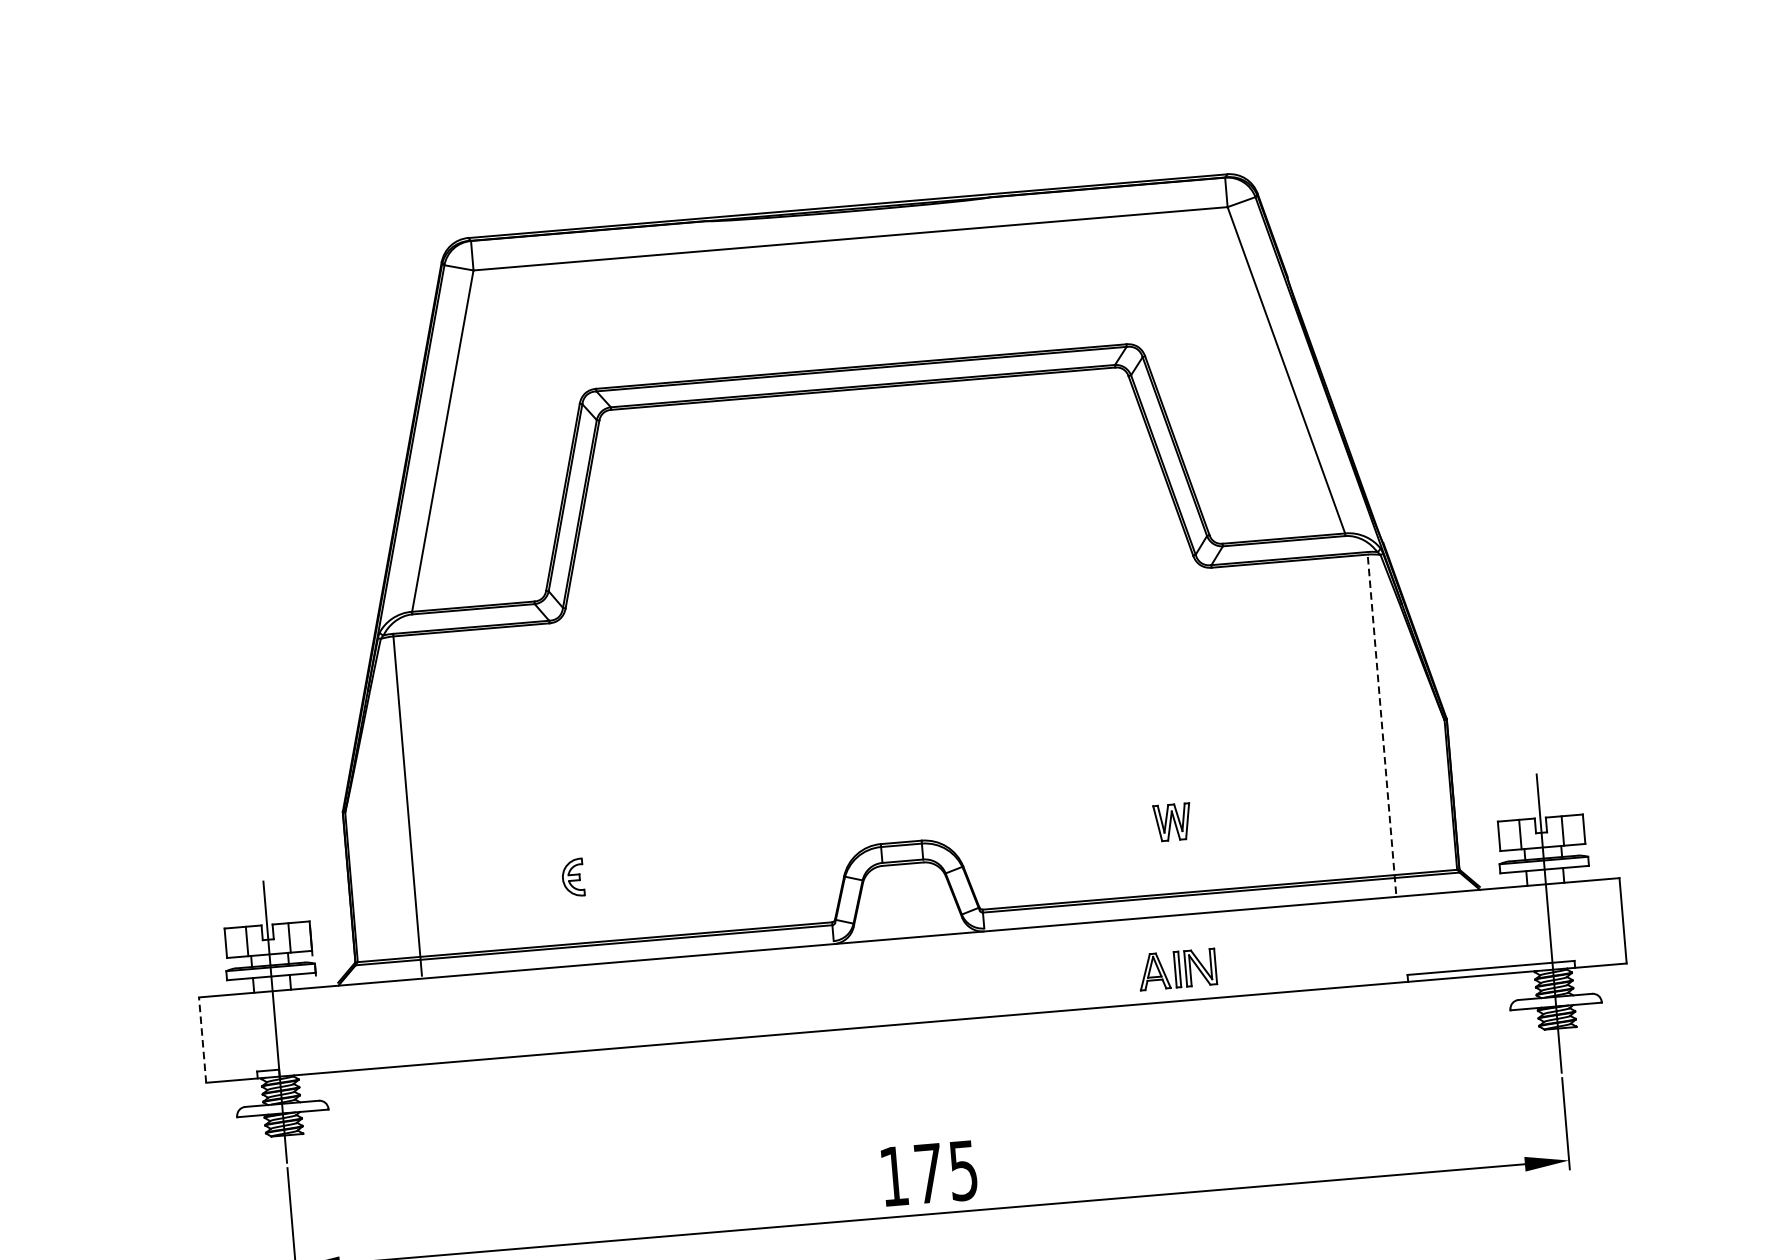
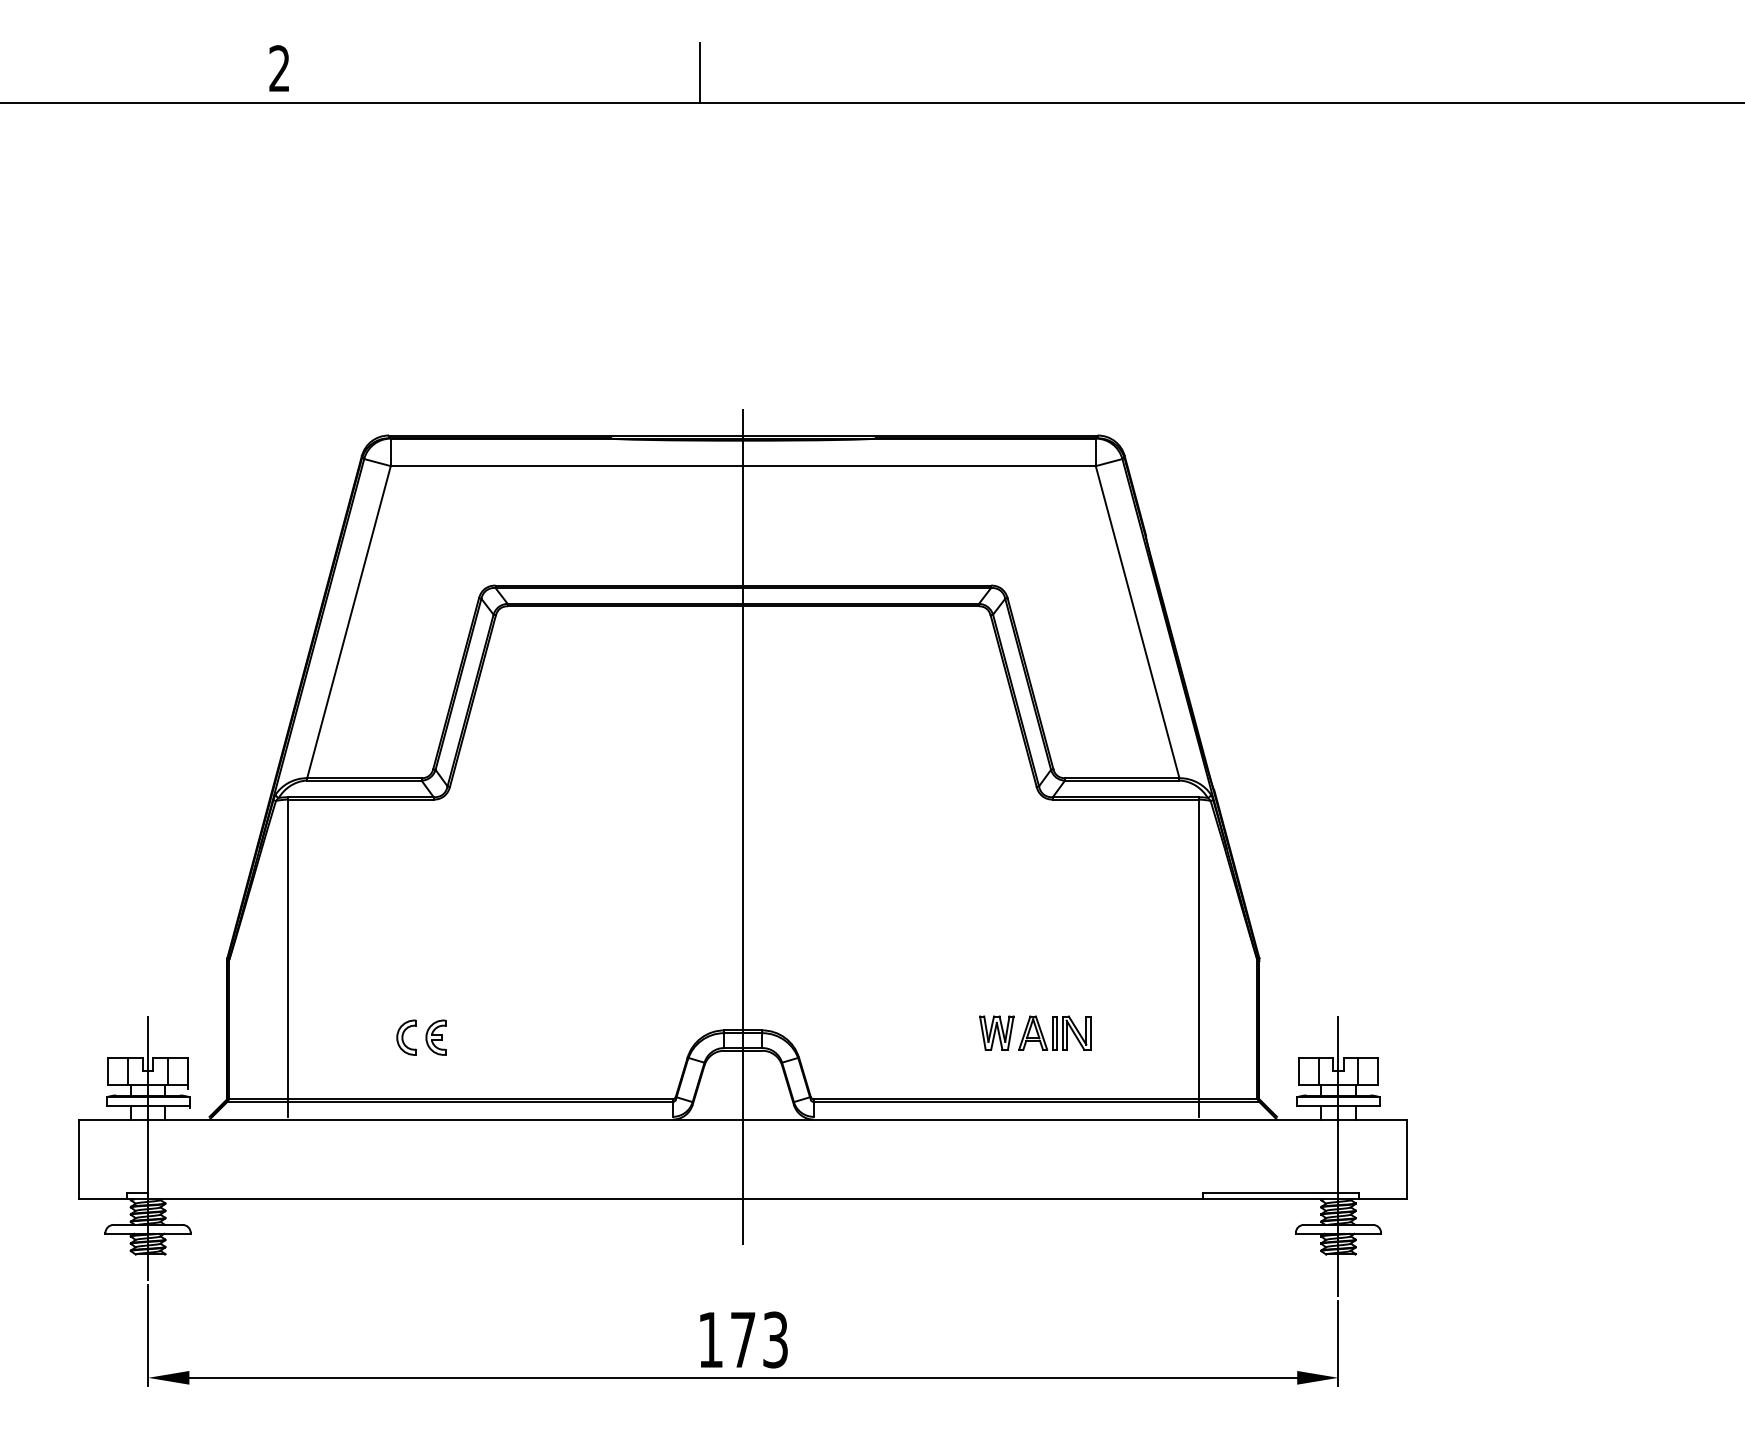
line: (883, 625) -> (743, 827), added
line: (1381, 723) -> (1198, 957), dashed -> solid
part: (541, 880) -> (406, 1037), added
part: (1177, 969) -> (1054, 1032), moved
line: (202, 1040) -> (79, 1159), dashed -> solid
text: (963, 1170) -> (775, 1339), 175 -> 173

